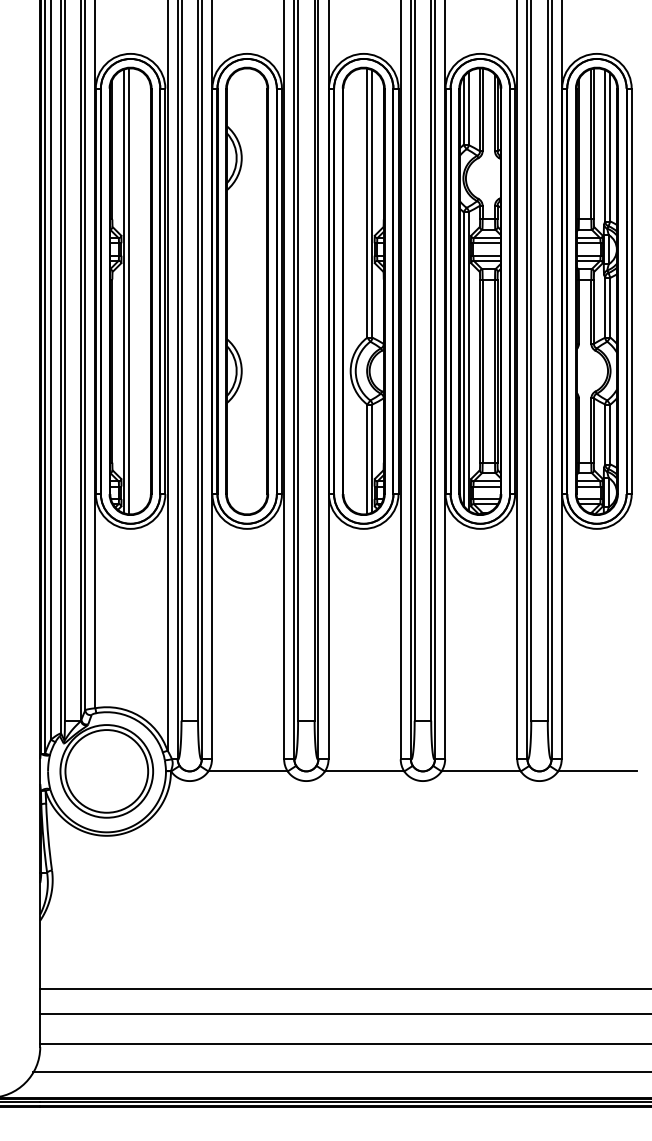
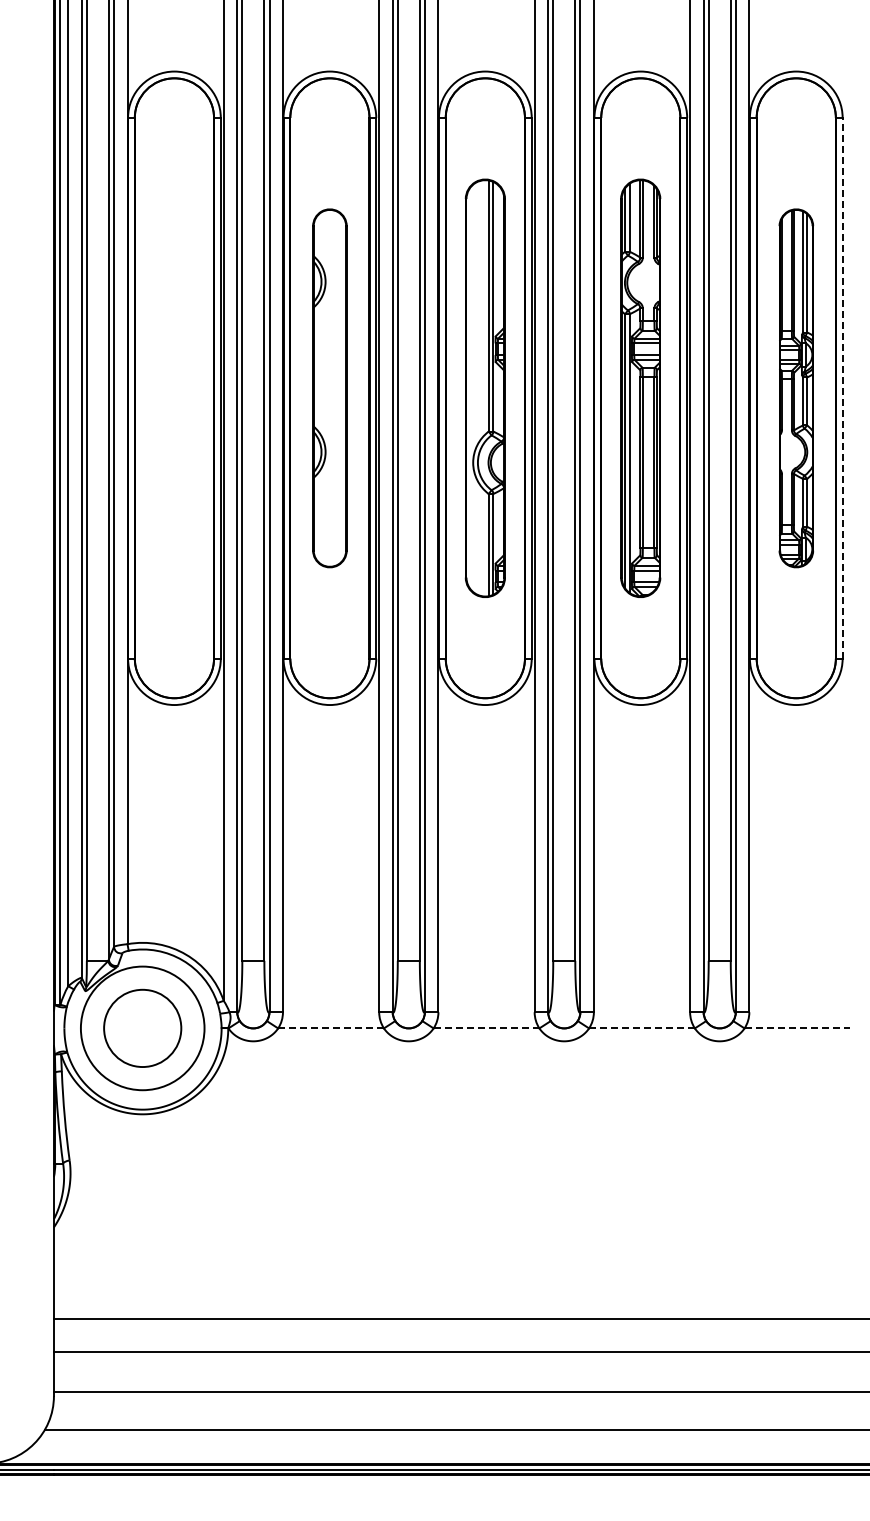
line: (631, 290) -> (842, 387), solid -> dashed
part: (130, 291) -> (174, 388), removed
part: (246, 291) -> (329, 388), size x0.6
part: (363, 291) -> (485, 388), size x0.7
part: (480, 291) -> (640, 388), size x0.7
part: (597, 291) -> (796, 388), size x0.6
circle: (106, 771) -> (142, 1028), size x0.7
line: (248, 771) -> (331, 1028), solid -> dashed
line: (364, 771) -> (486, 1028), solid -> dashed
line: (481, 771) -> (642, 1028), solid -> dashed
line: (597, 771) -> (797, 1028), solid -> dashed

